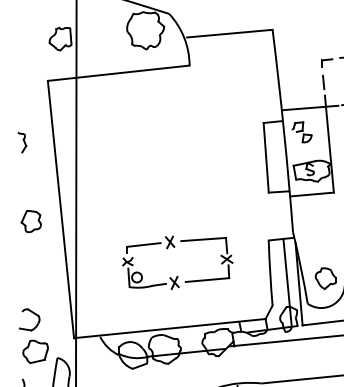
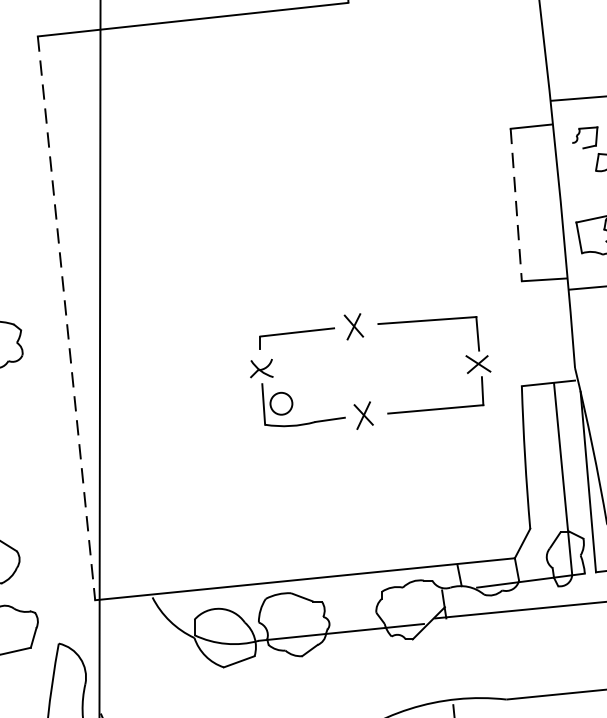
line: (266, 157) -> (516, 204), solid -> dashed
line: (61, 210) -> (67, 320), solid -> dashed
part: (177, 275) -> (370, 399), moved

